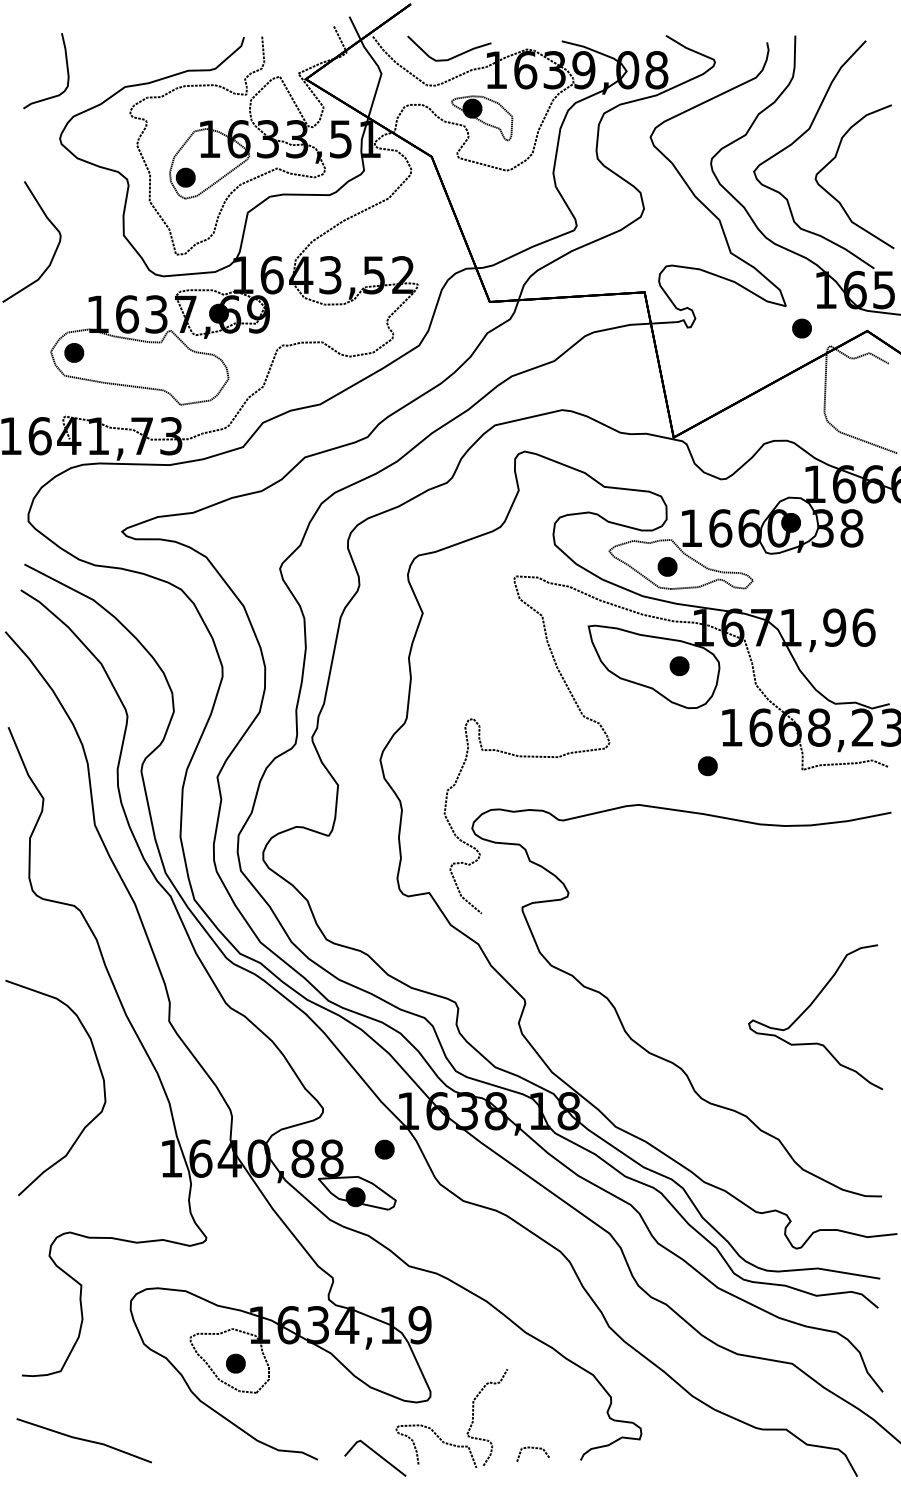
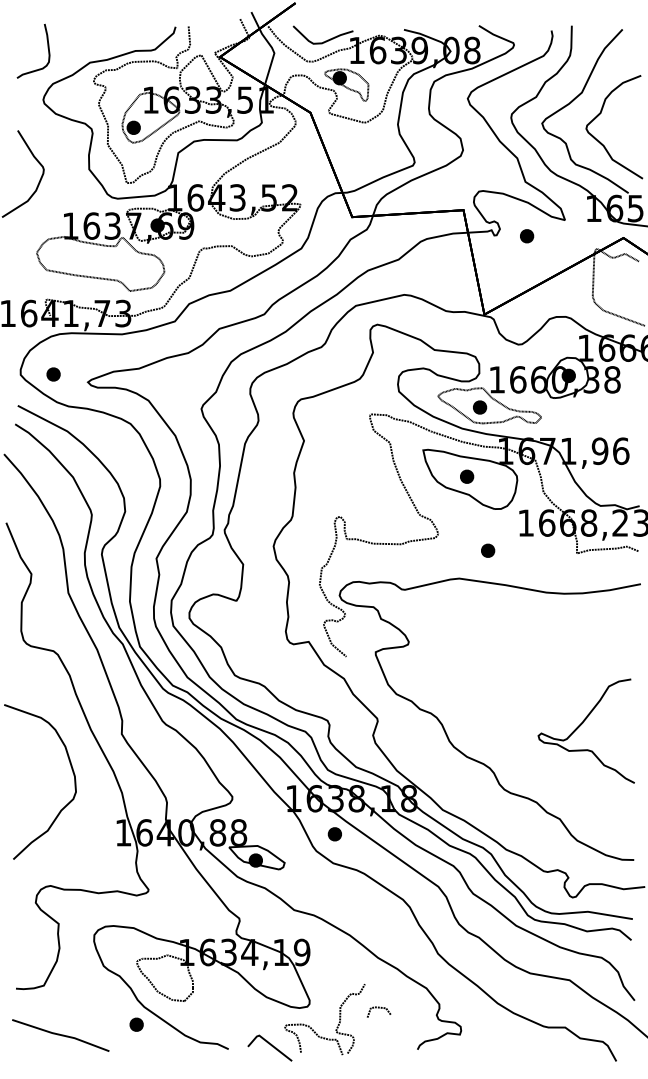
part: (801, 328) -> (526, 236), moved
part: (74, 352) -> (53, 374), moved
part: (679, 666) -> (467, 476), moved
part: (707, 766) -> (487, 550), moved
part: (384, 1149) -> (334, 834), moved
part: (235, 1363) -> (136, 1024), moved
line: (532, 1448) -> (378, 1008), moved

